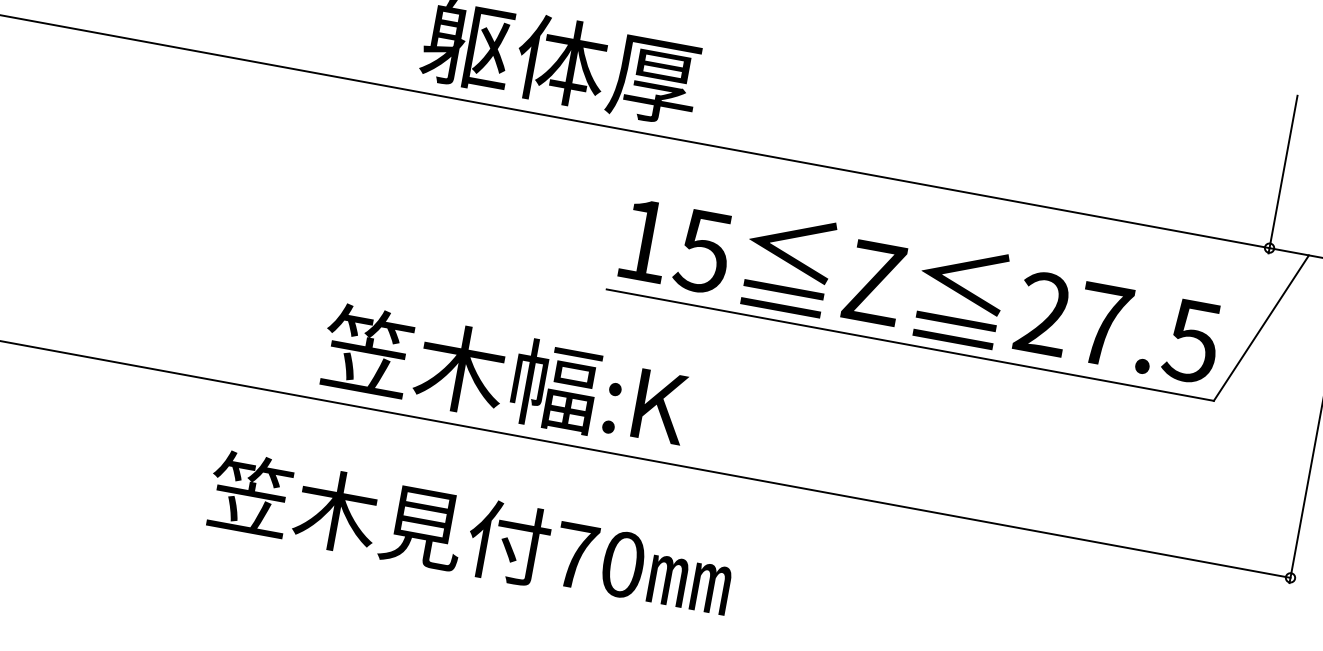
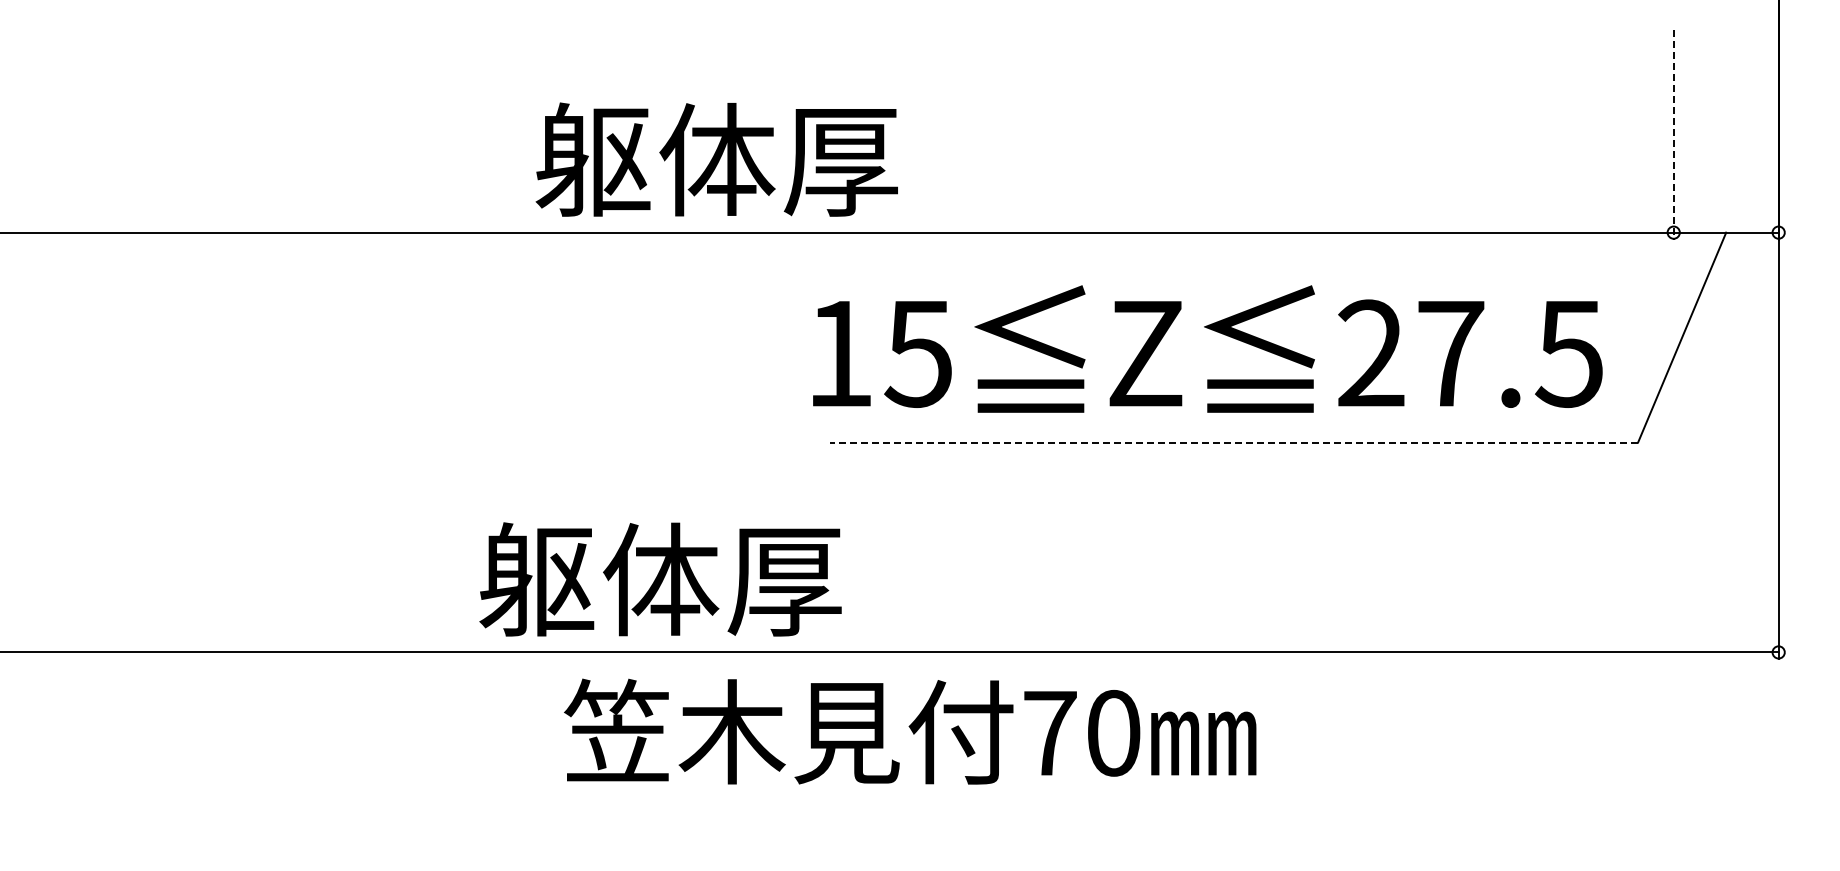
line: (1282, 174) -> (1673, 134), solid -> dashed
text: (921, 287) -> (1207, 348), moved
line: (910, 345) -> (1233, 442), solid -> dashed
text: (505, 376) -> (719, 578), 笠木幅:K -> 躯体厚
text: (470, 535) -> (910, 731), moved

